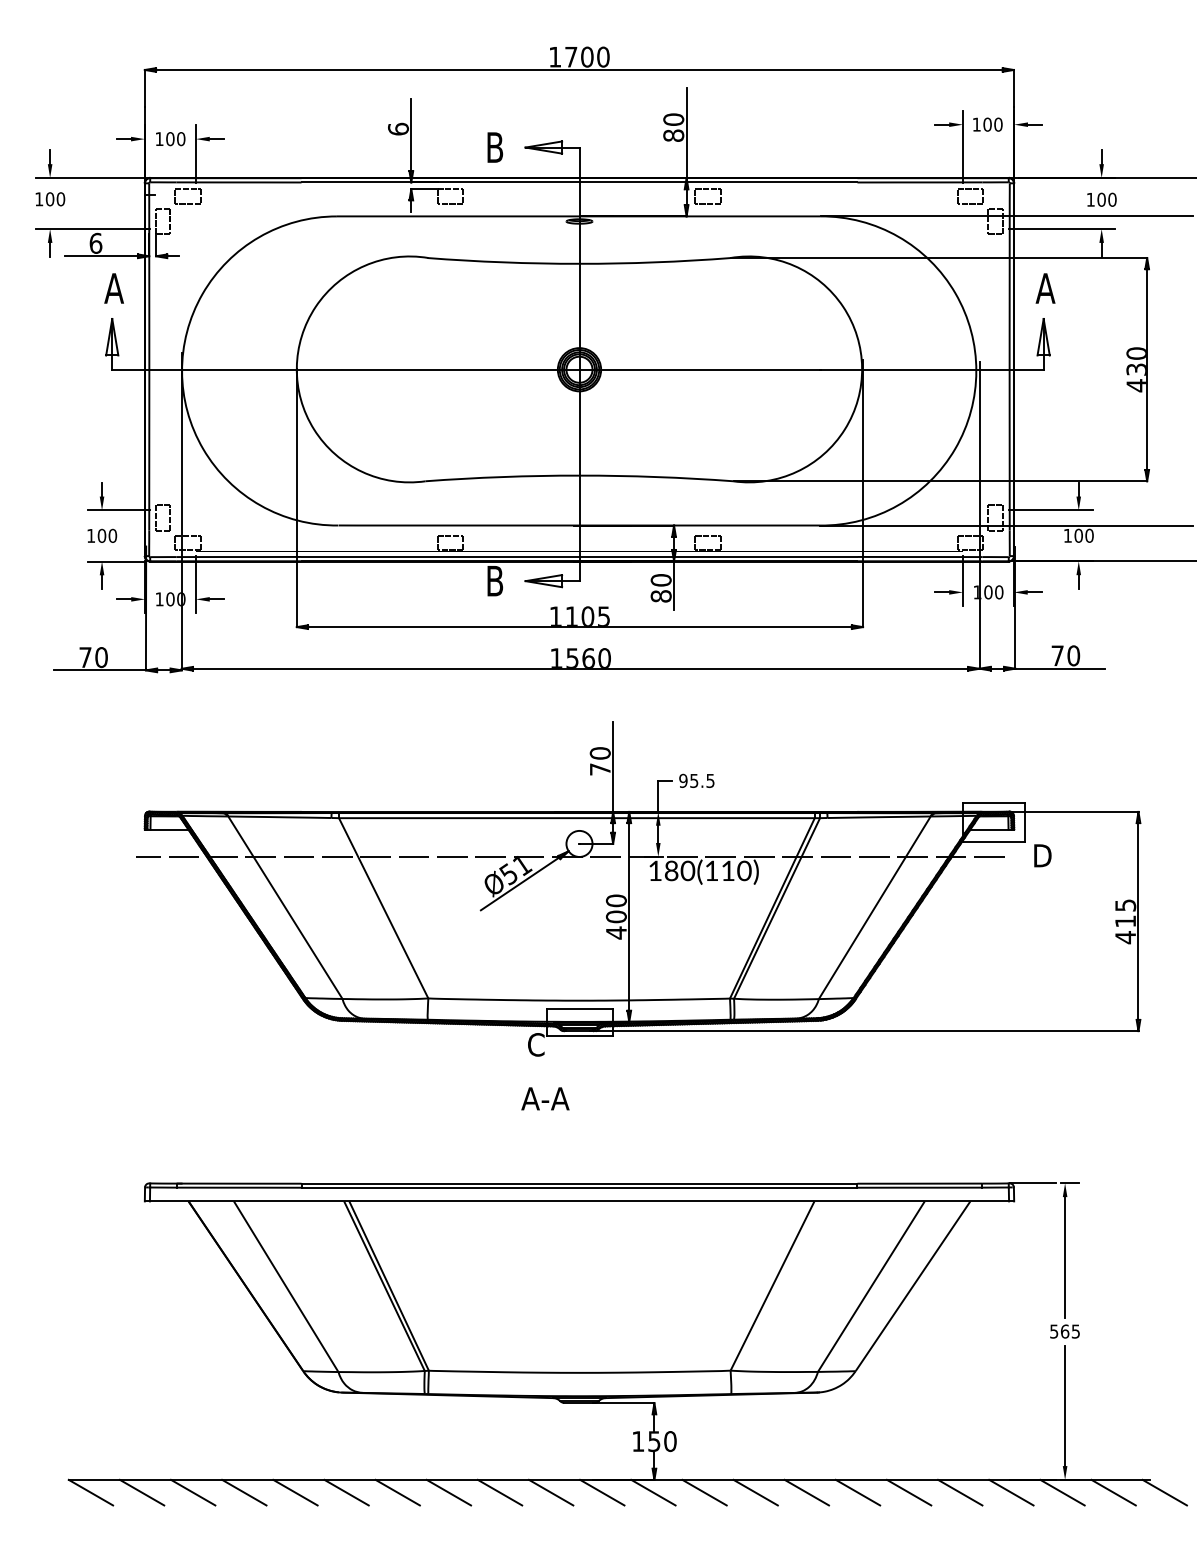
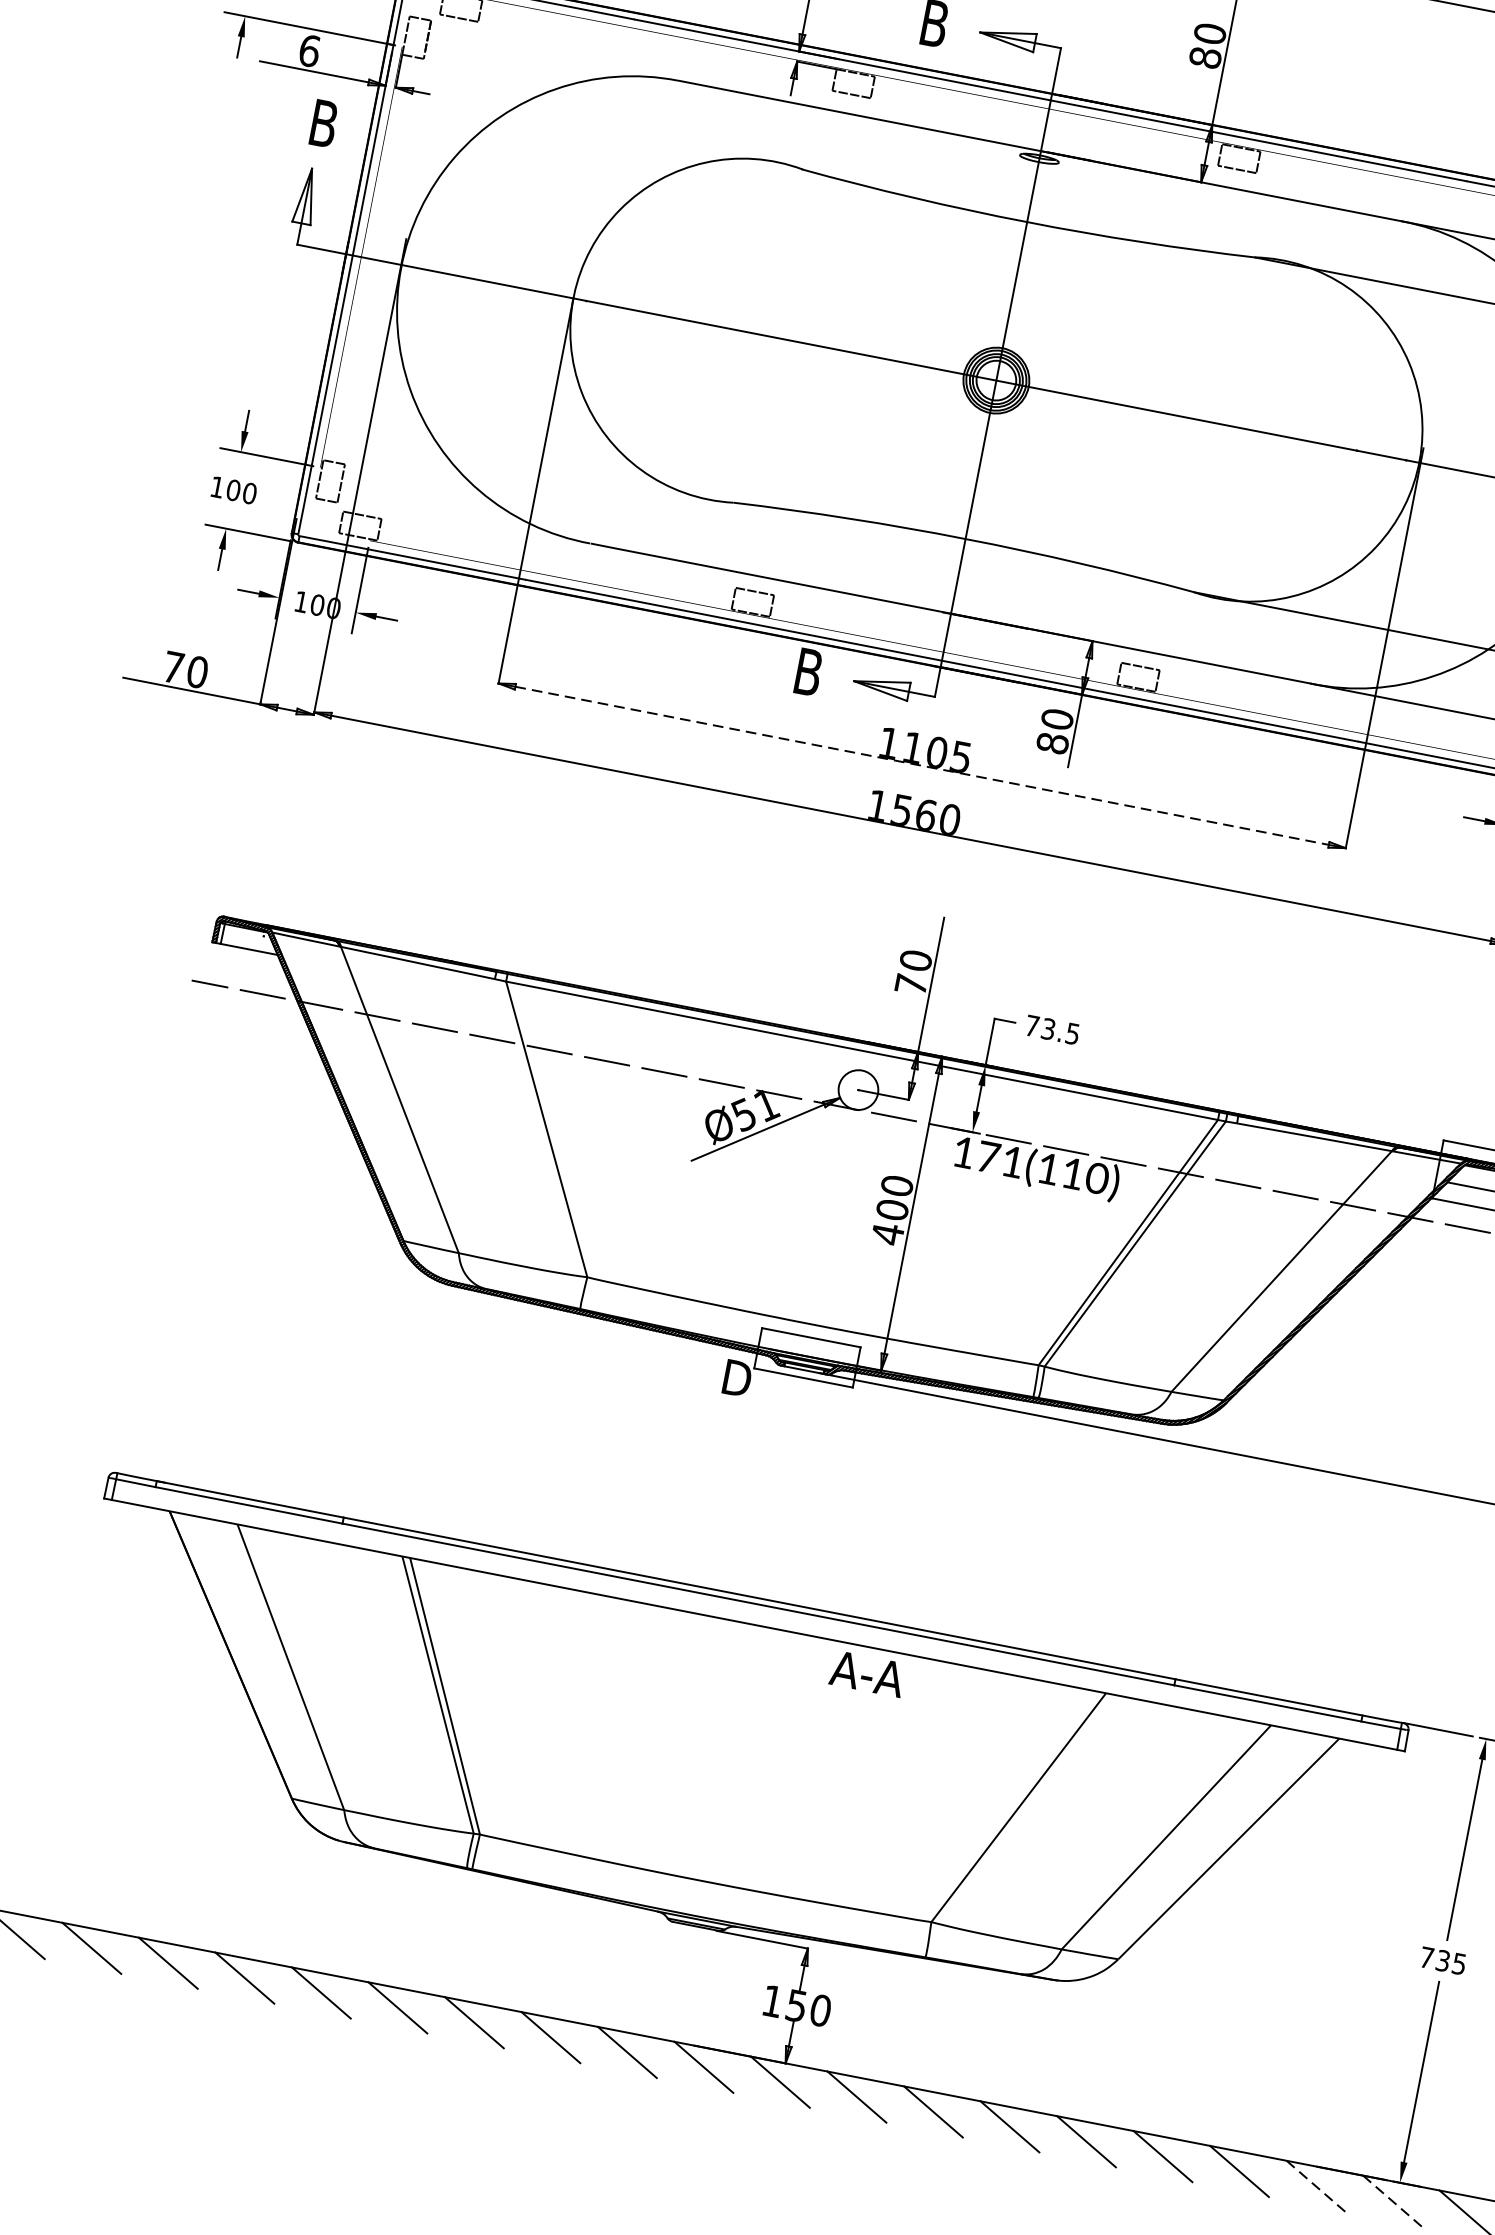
text: (113, 288) -> (322, 123), A -> B
line: (579, 627) -> (921, 766), solid -> dashed
text: (688, 780) -> (1039, 1026), 95.5 -> 73.5
text: (679, 870) -> (1000, 1158), 180(110) -> 171(110)
text: (537, 1044) -> (737, 1377), C -> D
text: (545, 1098) -> (867, 1673), moved
text: (1059, 1331) -> (1434, 1959), 565 -> 735
line: (1011, 1492) -> (1316, 2186), solid -> dashed
line: (1062, 1492) -> (1392, 2200), solid -> dashed

